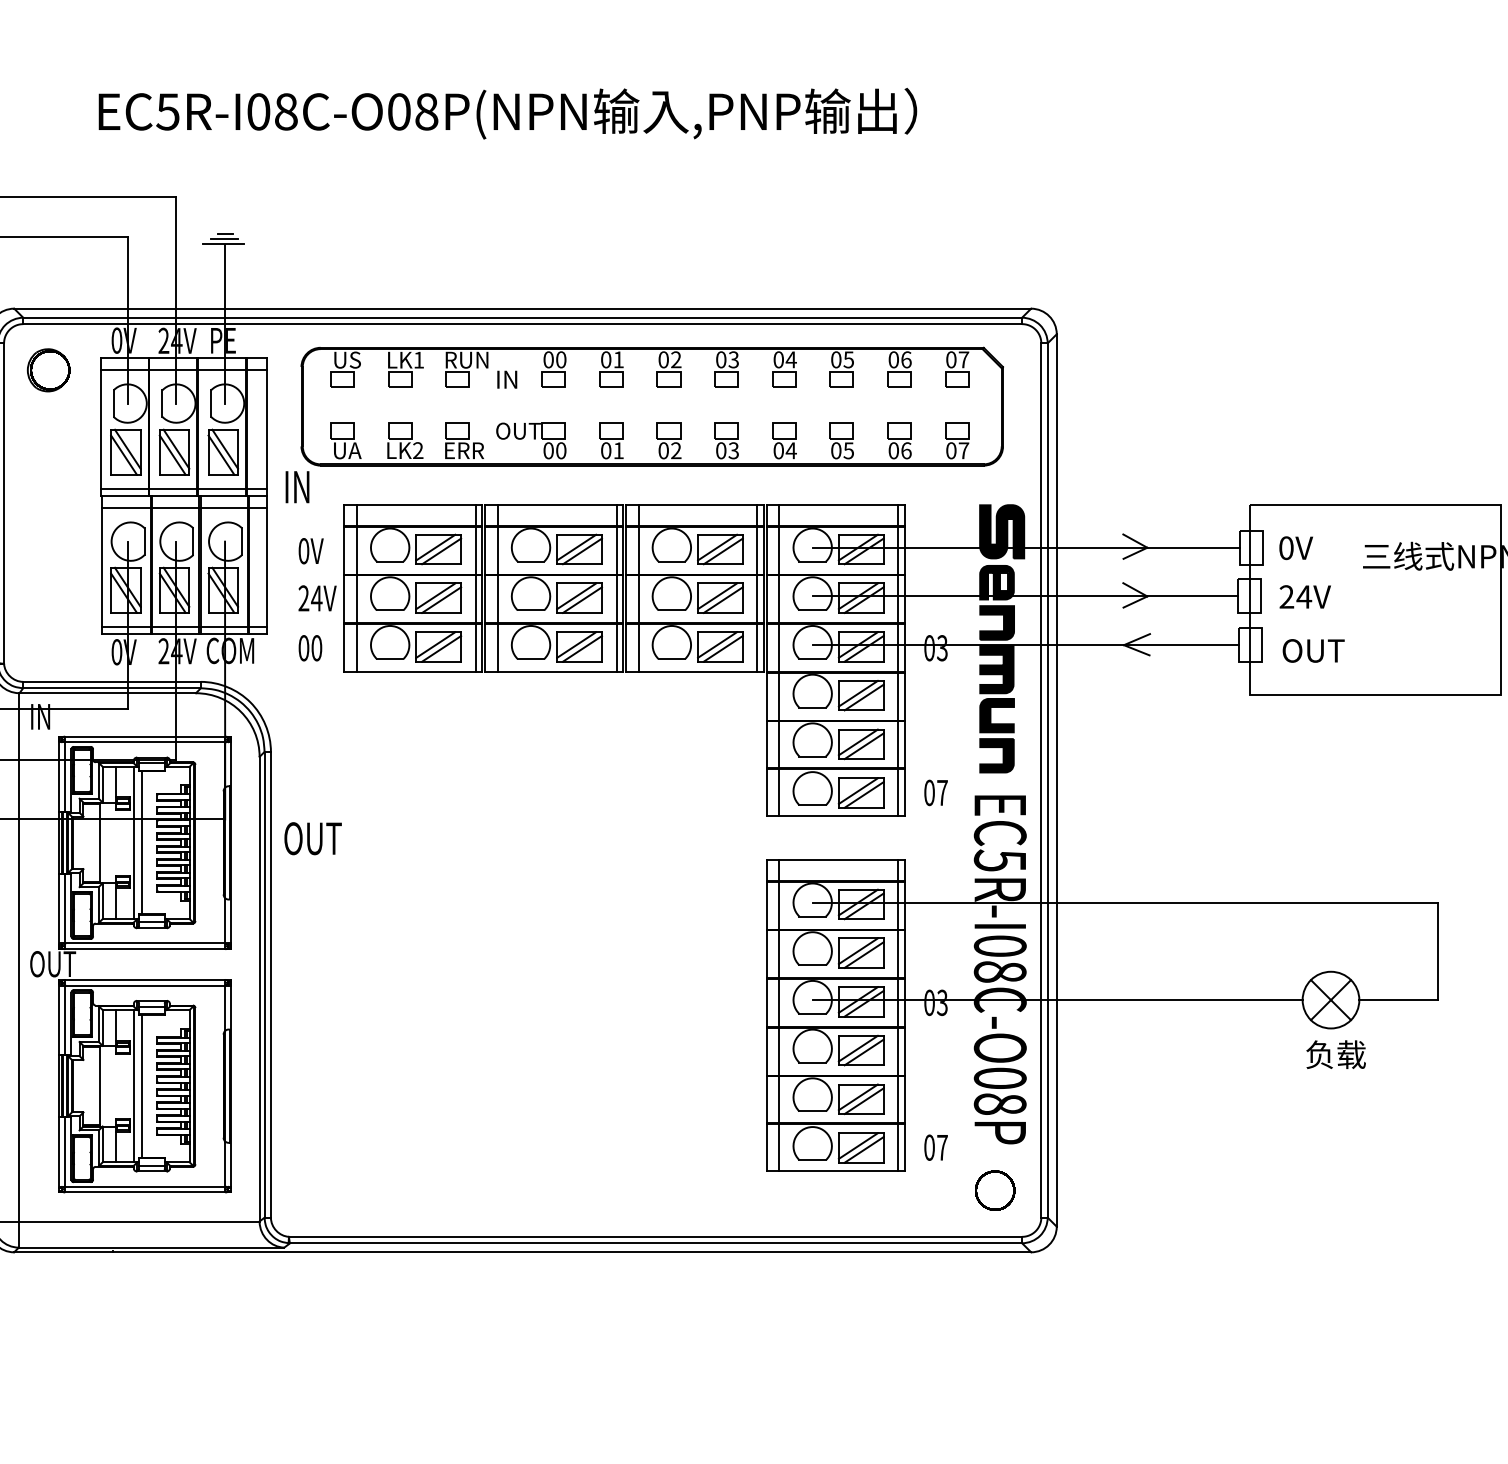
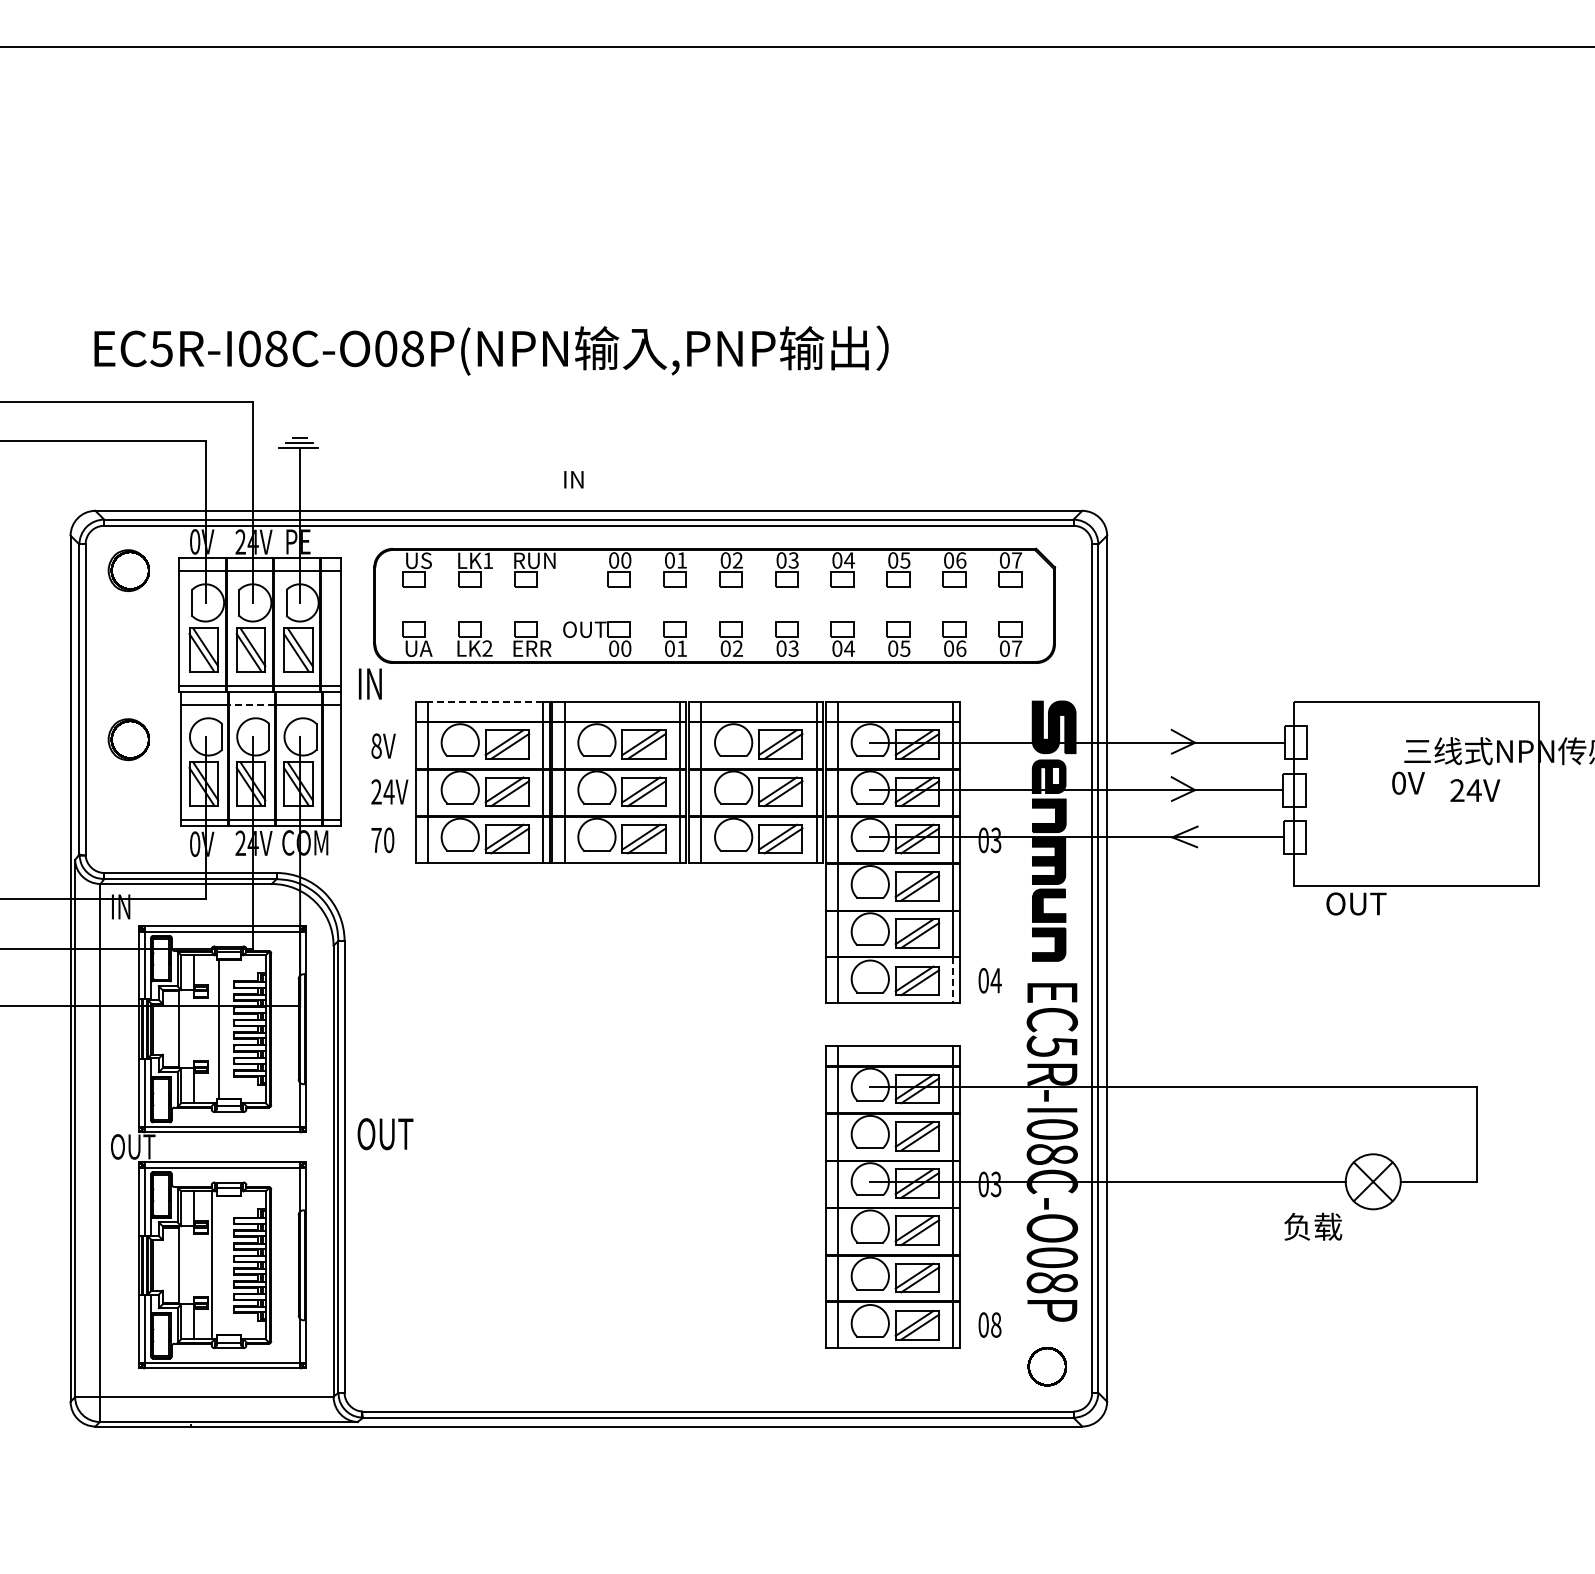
text: (507, 113) -> (491, 350), moved
text: (506, 379) -> (573, 479), moved
line: (416, 505) -> (485, 701), solid -> dashed
line: (176, 508) -> (252, 704), solid -> dashed
part: (48, 544) -> (128, 739), added
text: (1296, 547) -> (1408, 782), moved
text: (303, 551) -> (376, 746), 0V -> 8V
text: (1305, 596) -> (1475, 790), moved
text: (303, 648) -> (376, 840), 00 -> 70
text: (1313, 650) -> (1356, 903), moved
line: (898, 792) -> (953, 980), solid -> dashed
text: (941, 792) -> (995, 980), 07 -> 04
text: (313, 839) -> (385, 1134), moved
line: (133, 843) -> (211, 1029), removed
text: (1336, 1054) -> (1313, 1226), moved
line: (142, 1085) -> (219, 1264), removed
text: (942, 1147) -> (996, 1324), 07 -> 08

